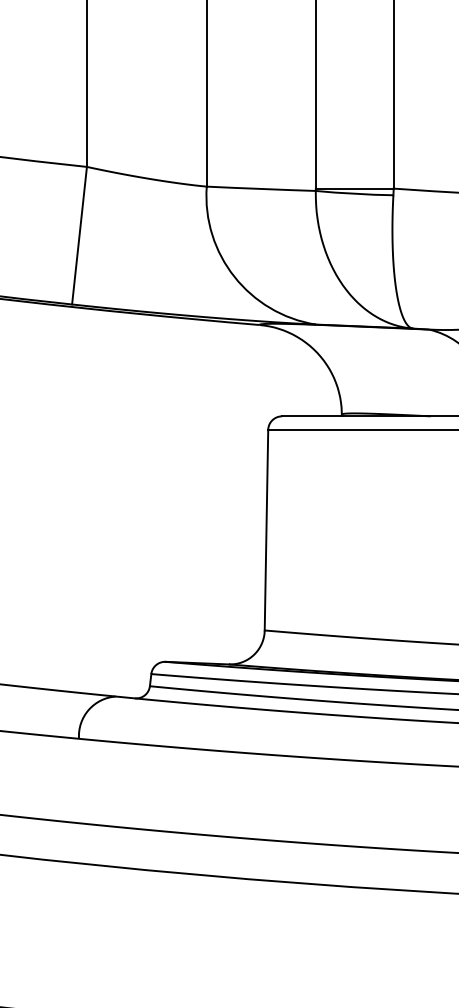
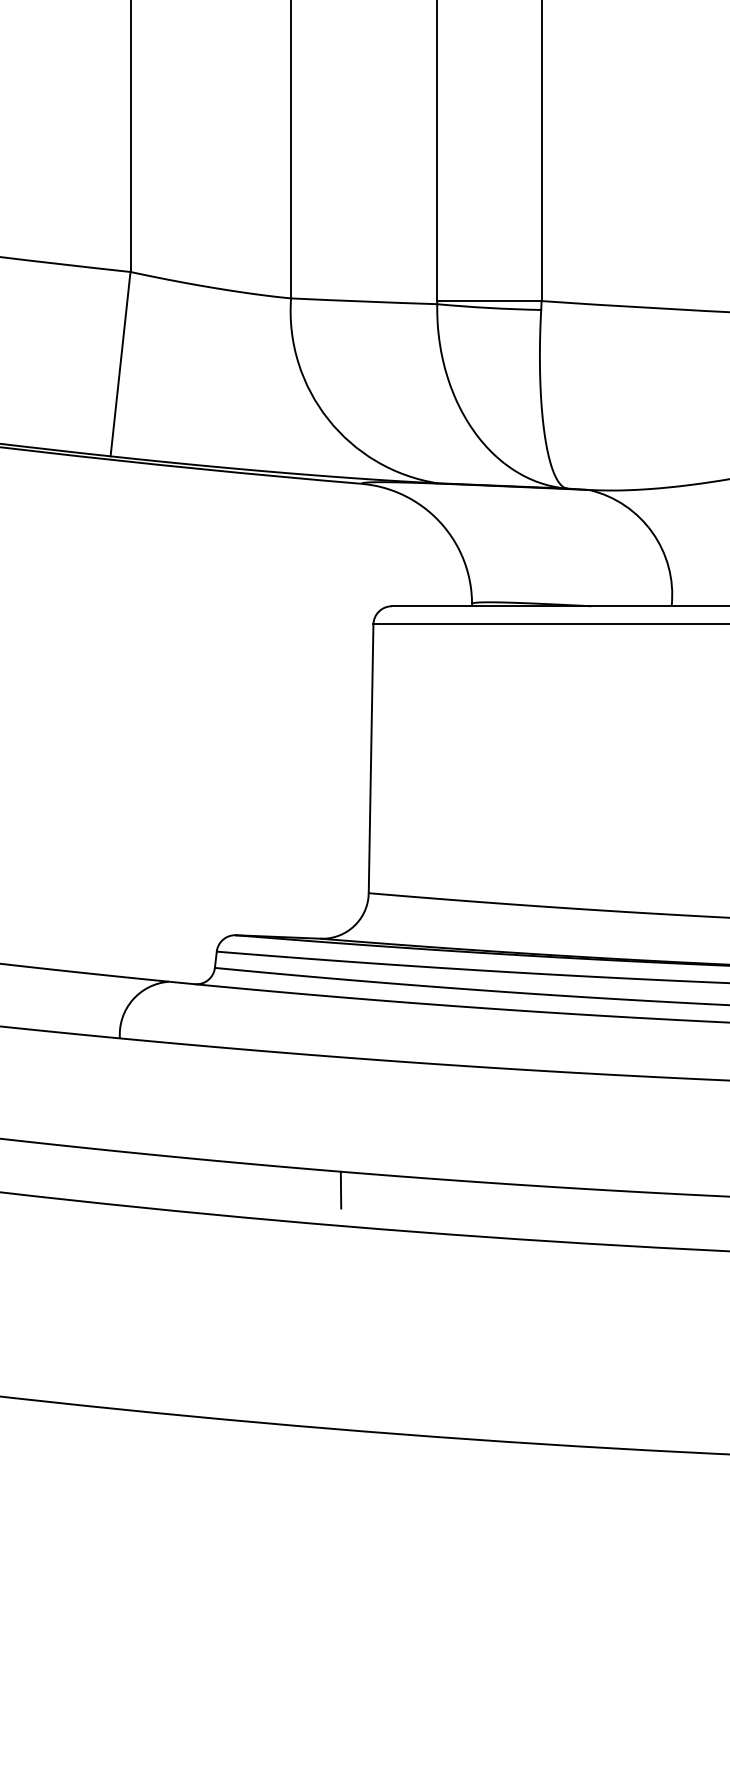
line: (243, 851) -> (340, 1189), added

